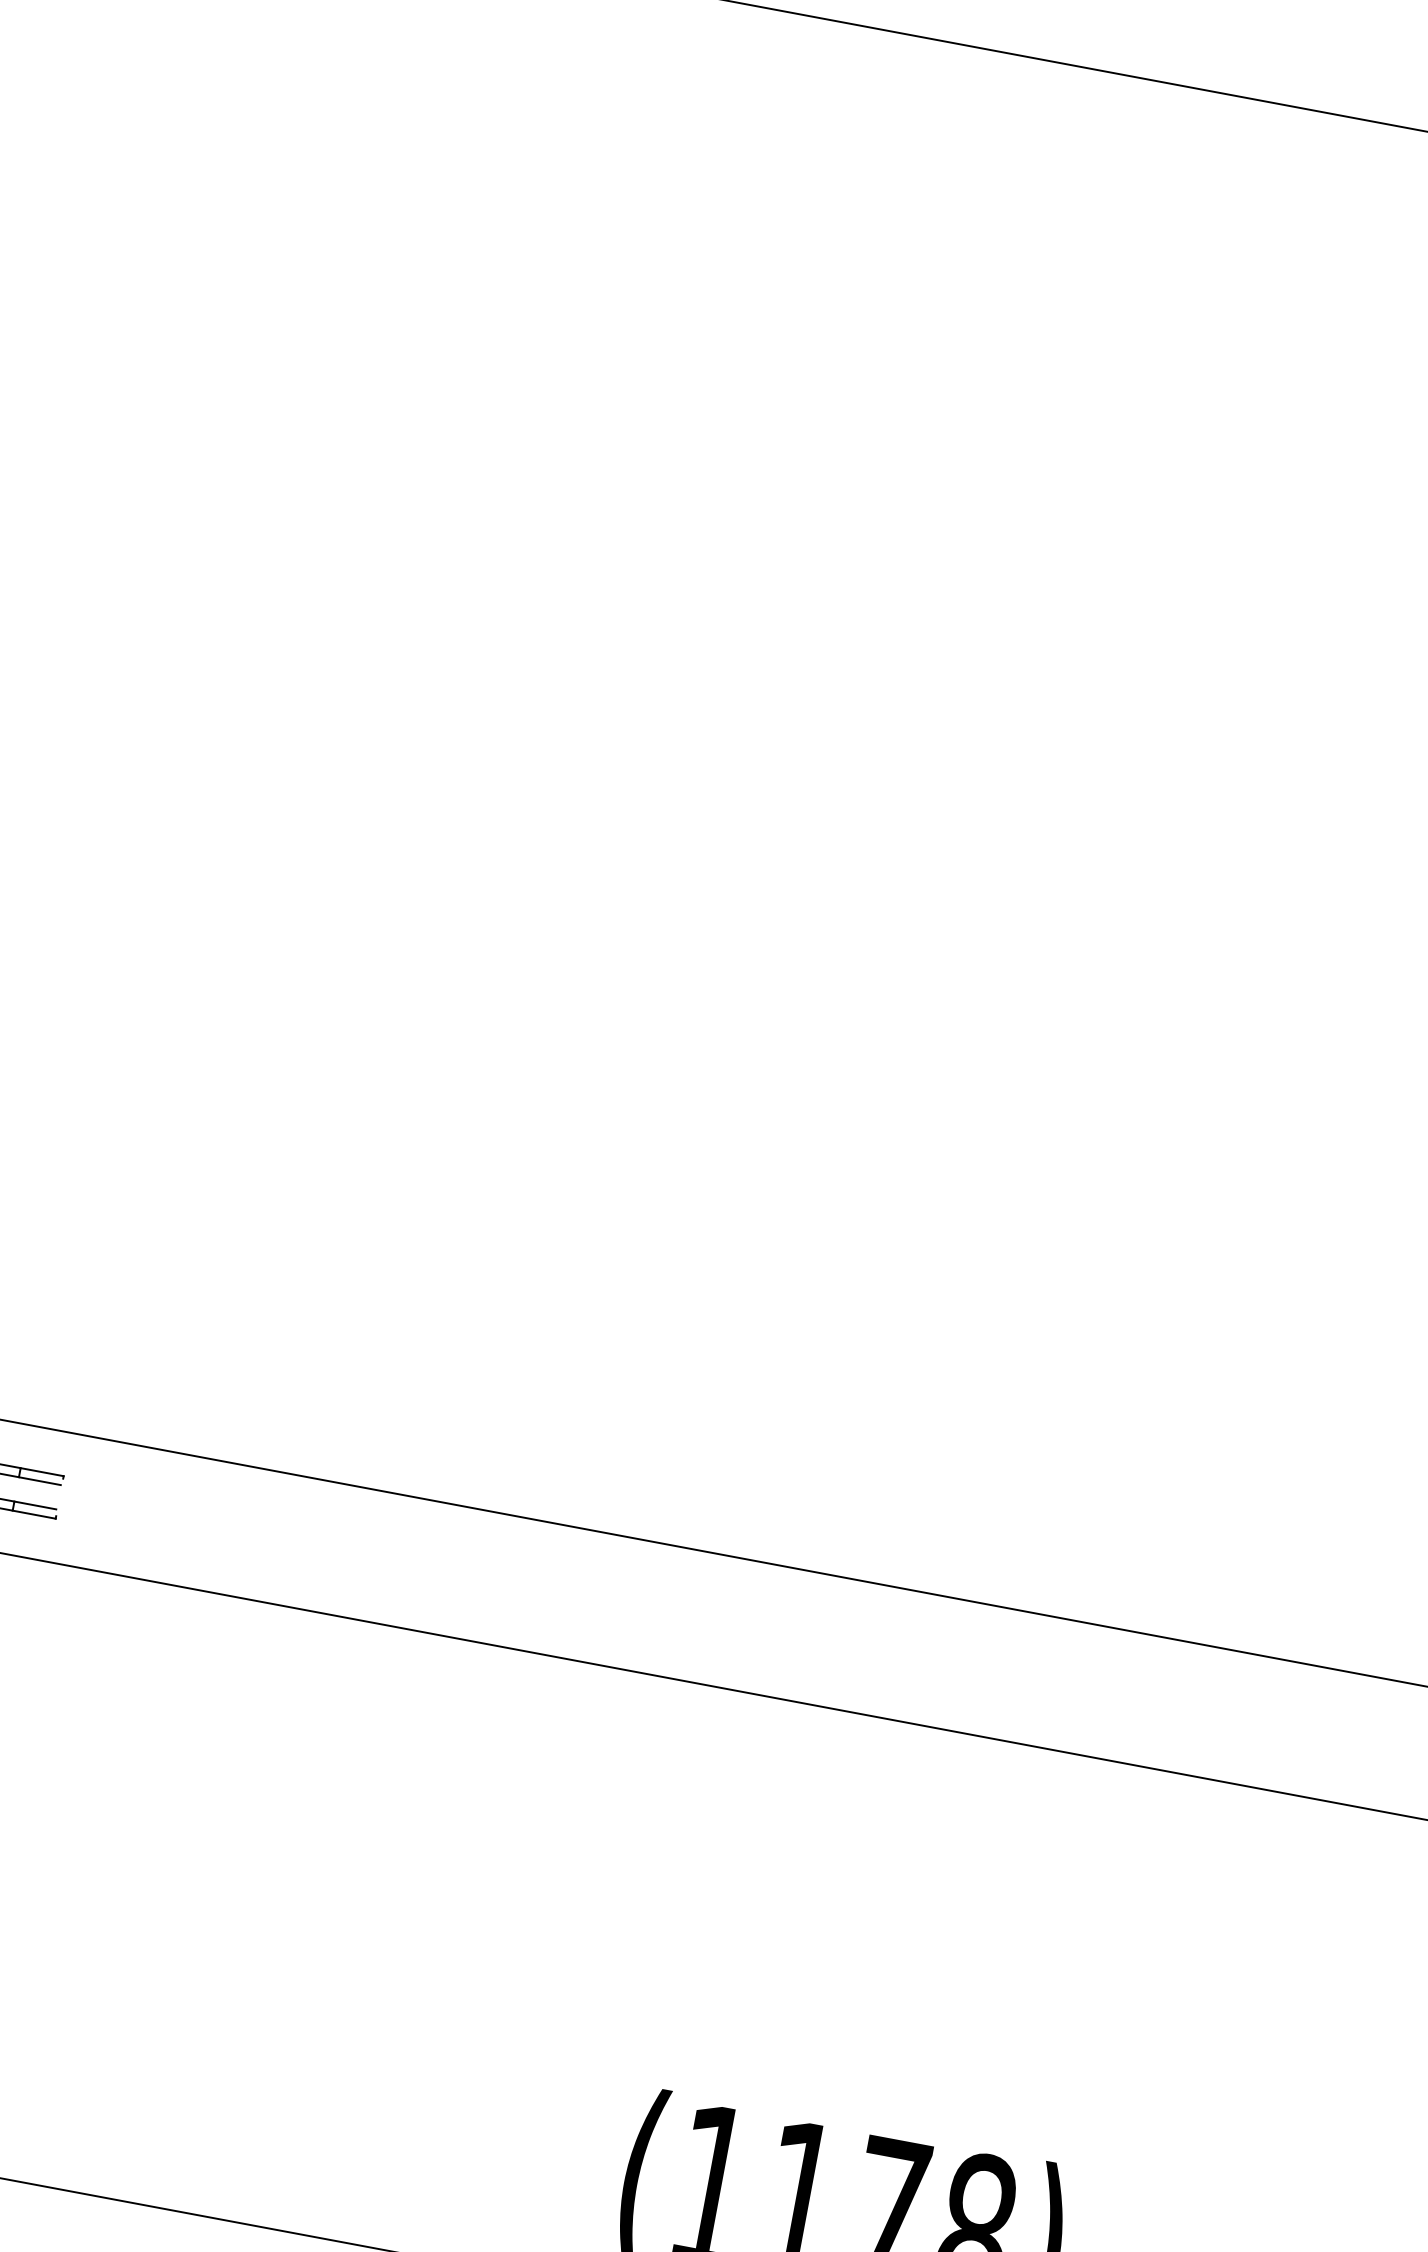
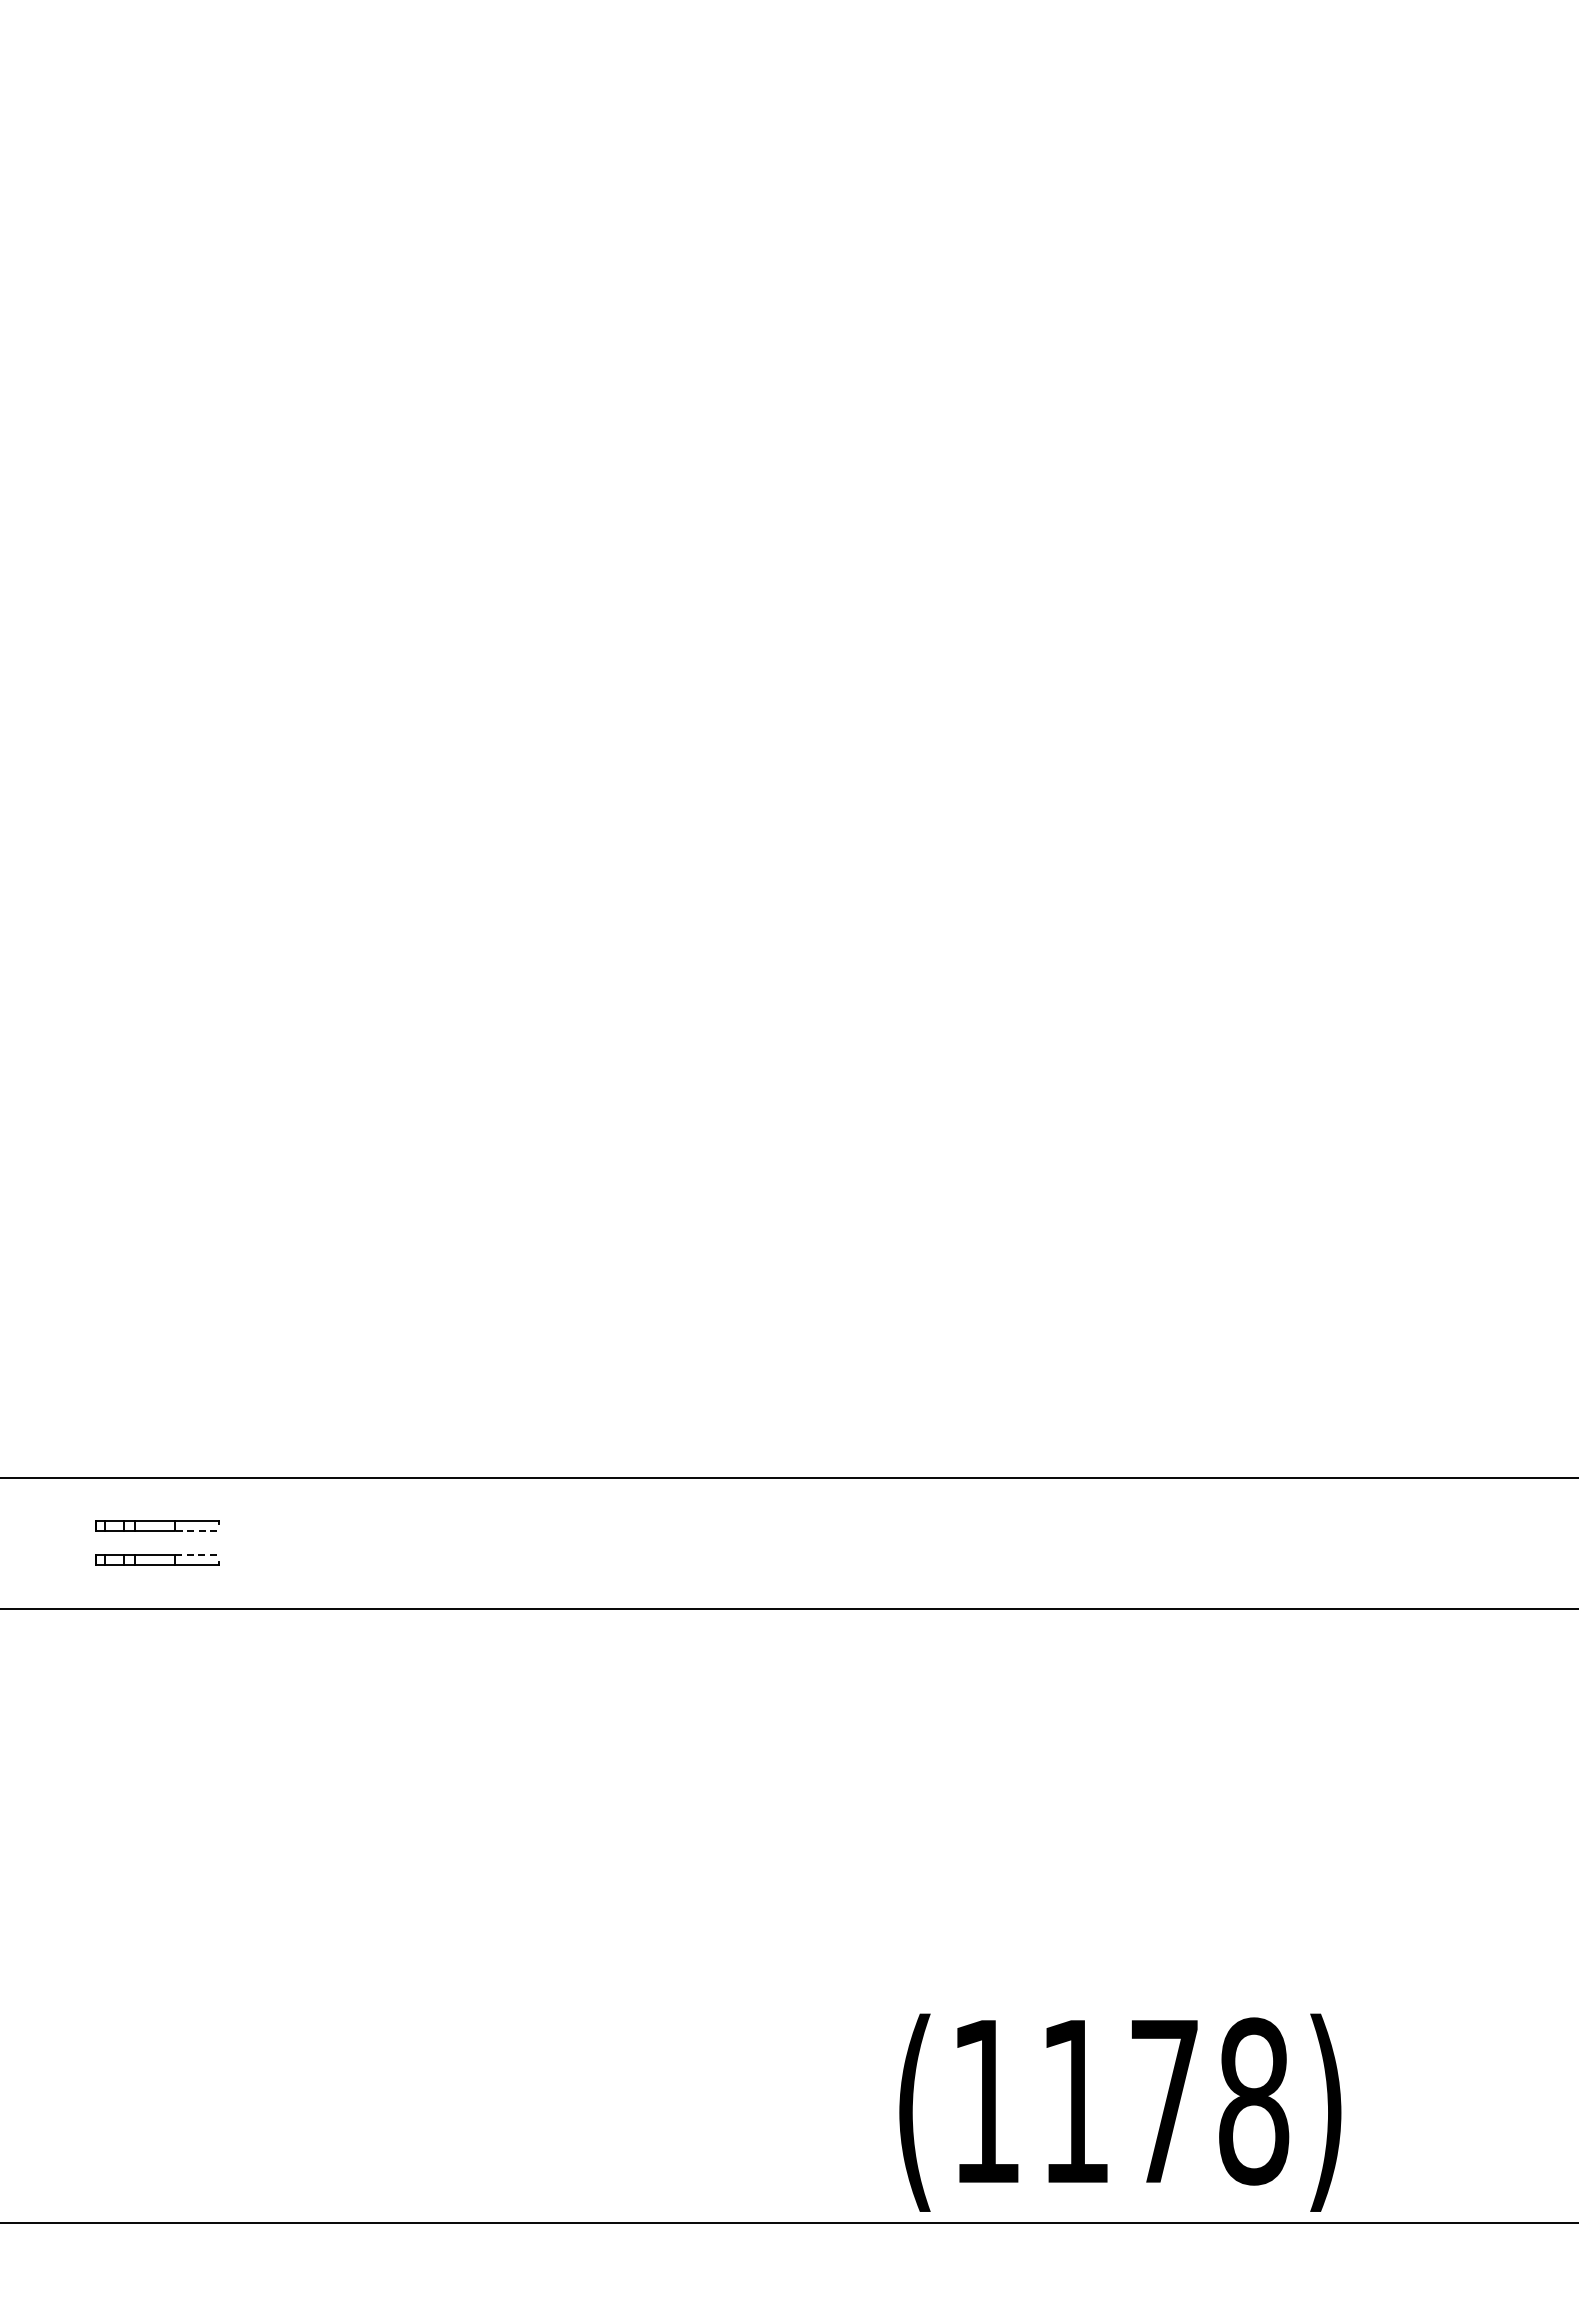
line: (39, 1480) -> (195, 1530), solid -> dashed
line: (35, 1505) -> (196, 1555), solid -> dashed

